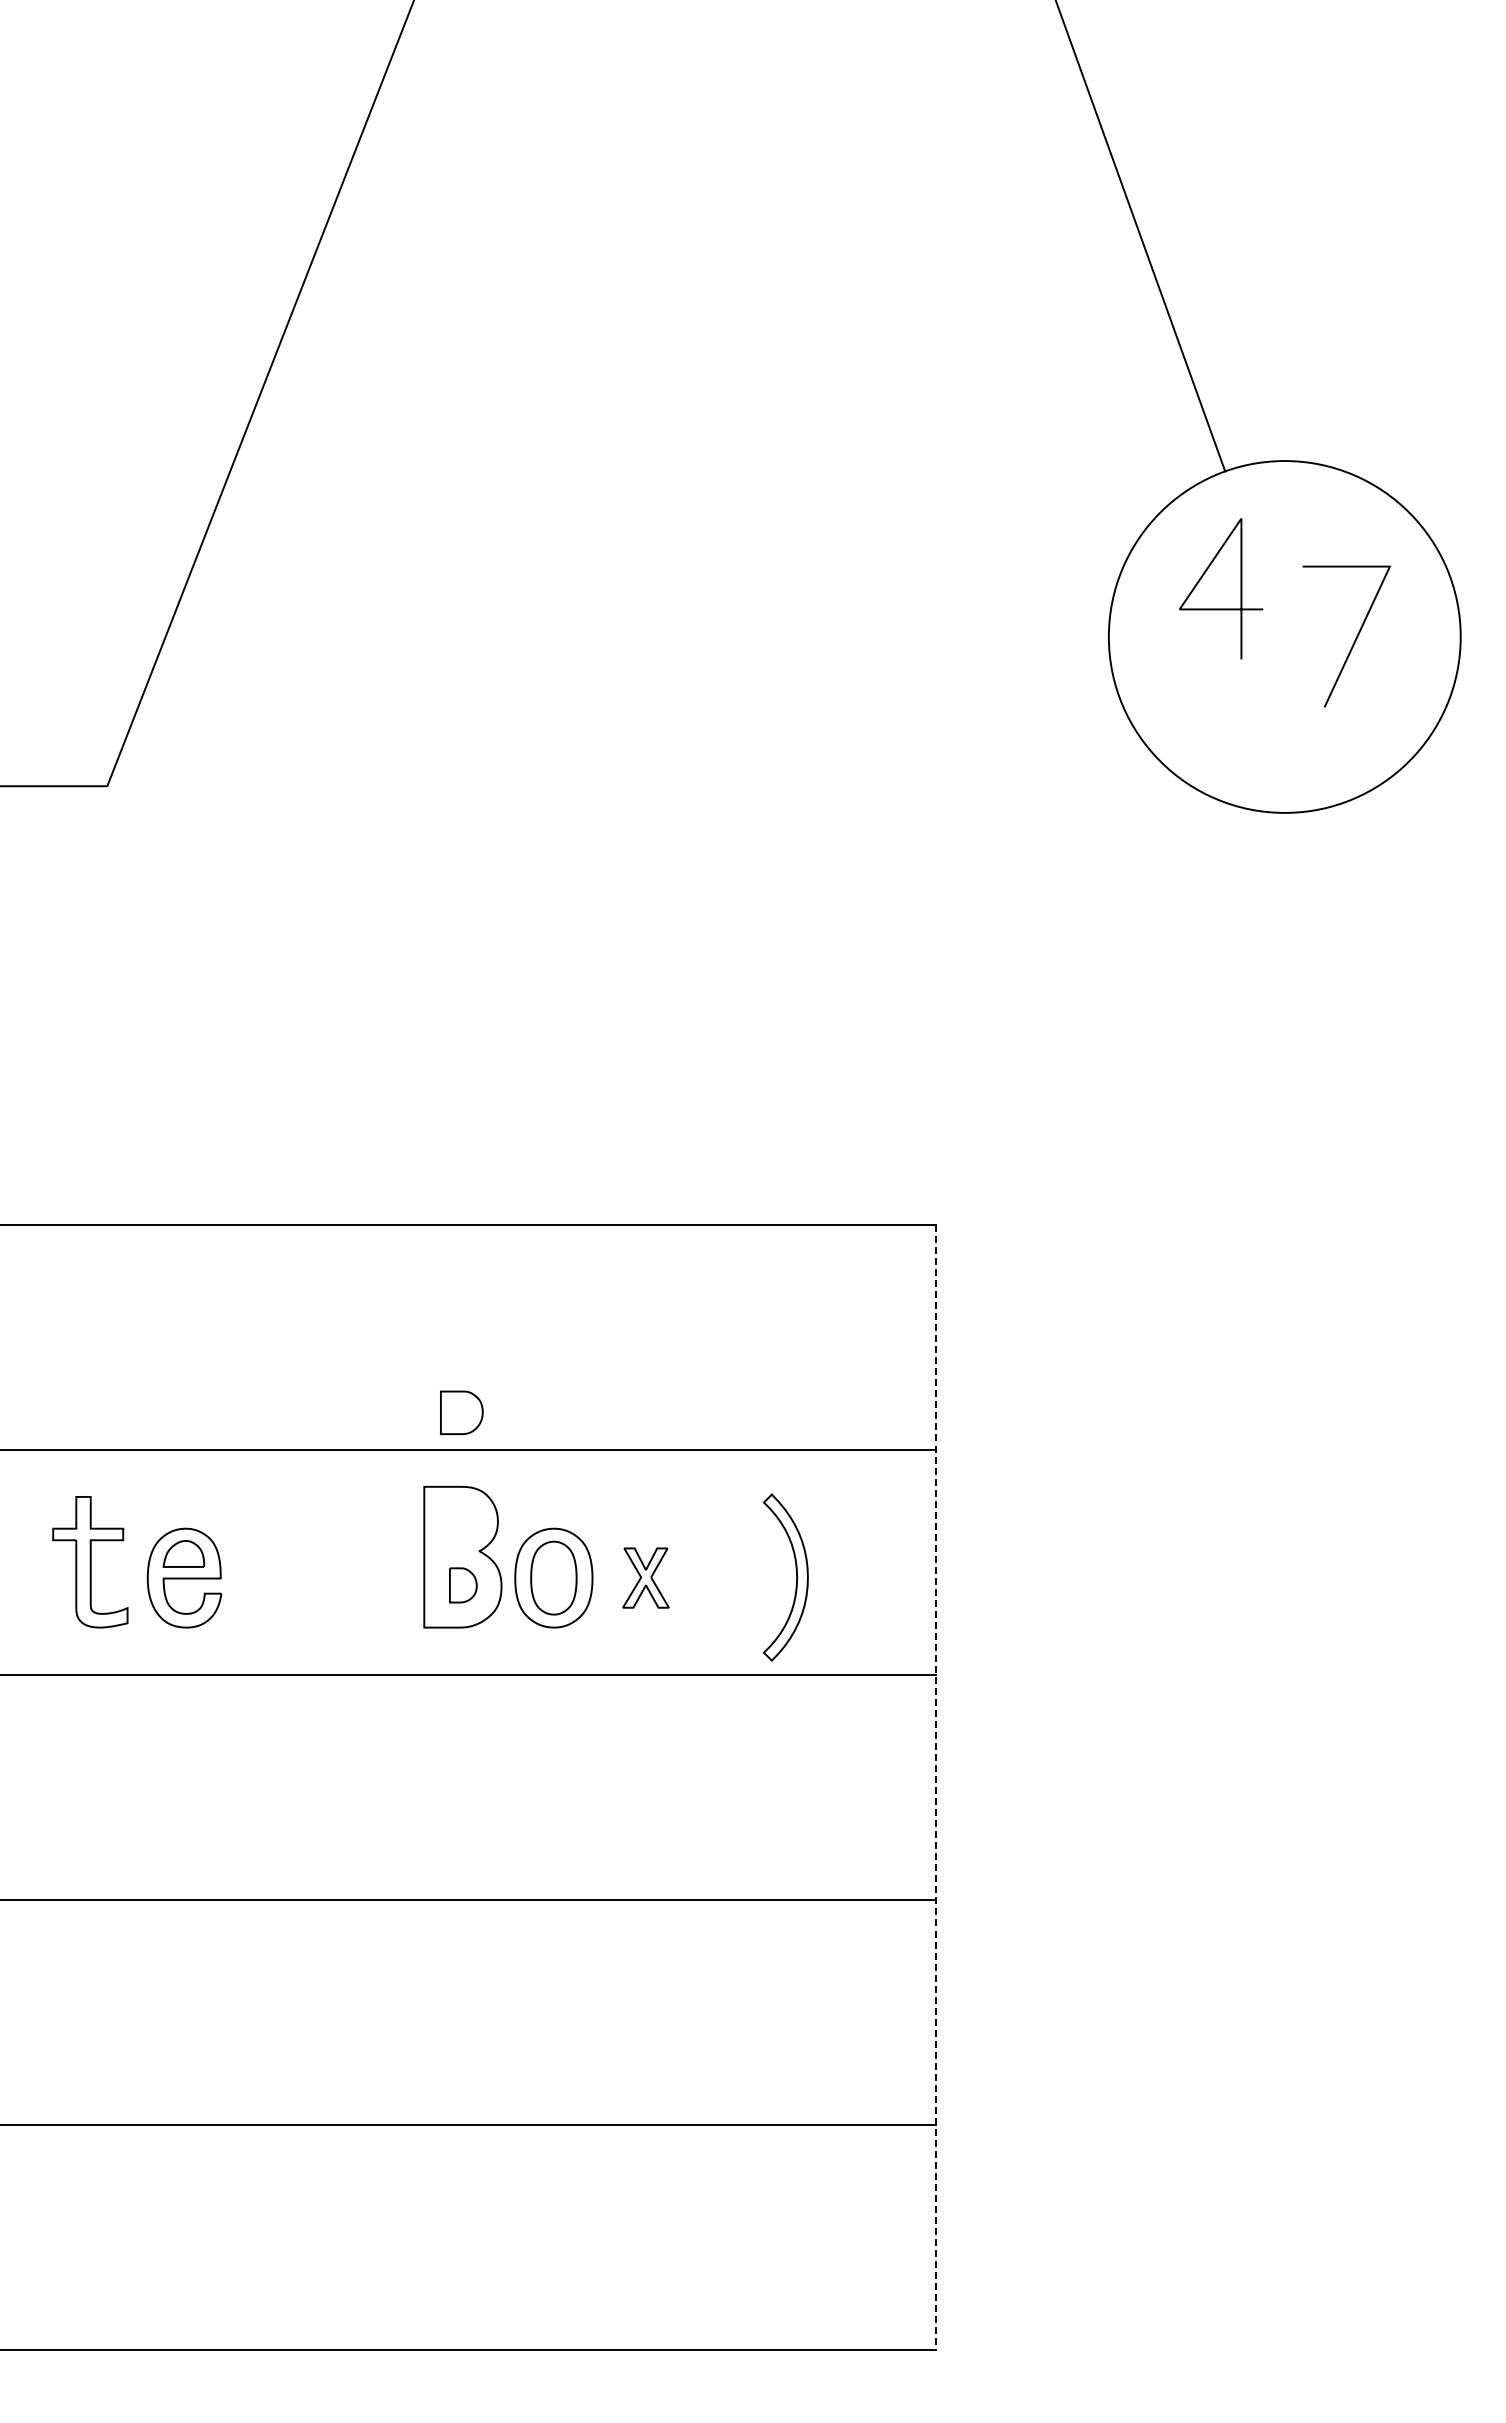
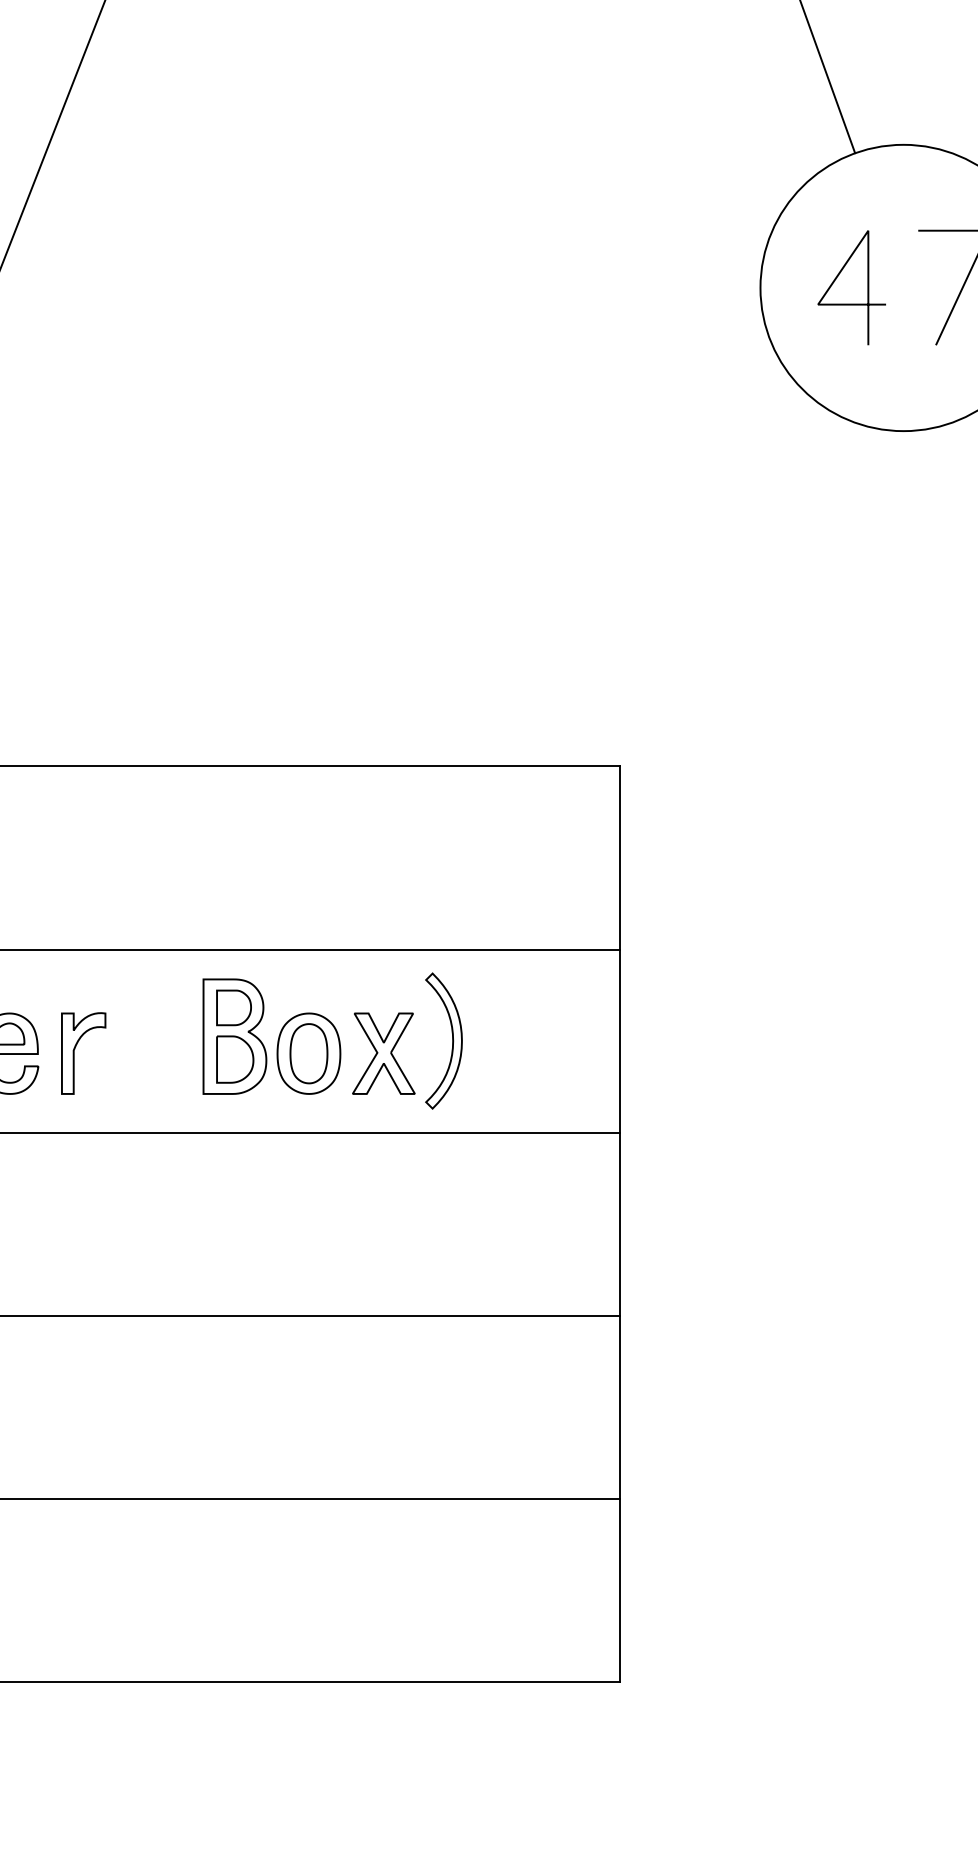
line: (1240, 588) -> (867, 287), moved
part: (461, 1412) -> (233, 1007), moved
part: (265, 1577) -> (74, 1053), added
part: (645, 1577) -> (383, 1053), size x1.67
part: (796, 1577) -> (452, 1040), moved
part: (463, 1585) -> (235, 1059), size x1.67
line: (935, 1787) -> (619, 1224), dashed -> solid

